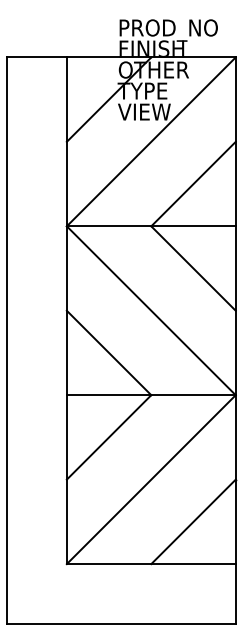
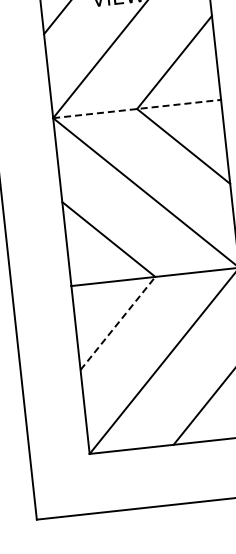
line: (151, 226) -> (137, 109), solid -> dashed
line: (109, 437) -> (118, 323), solid -> dashed

